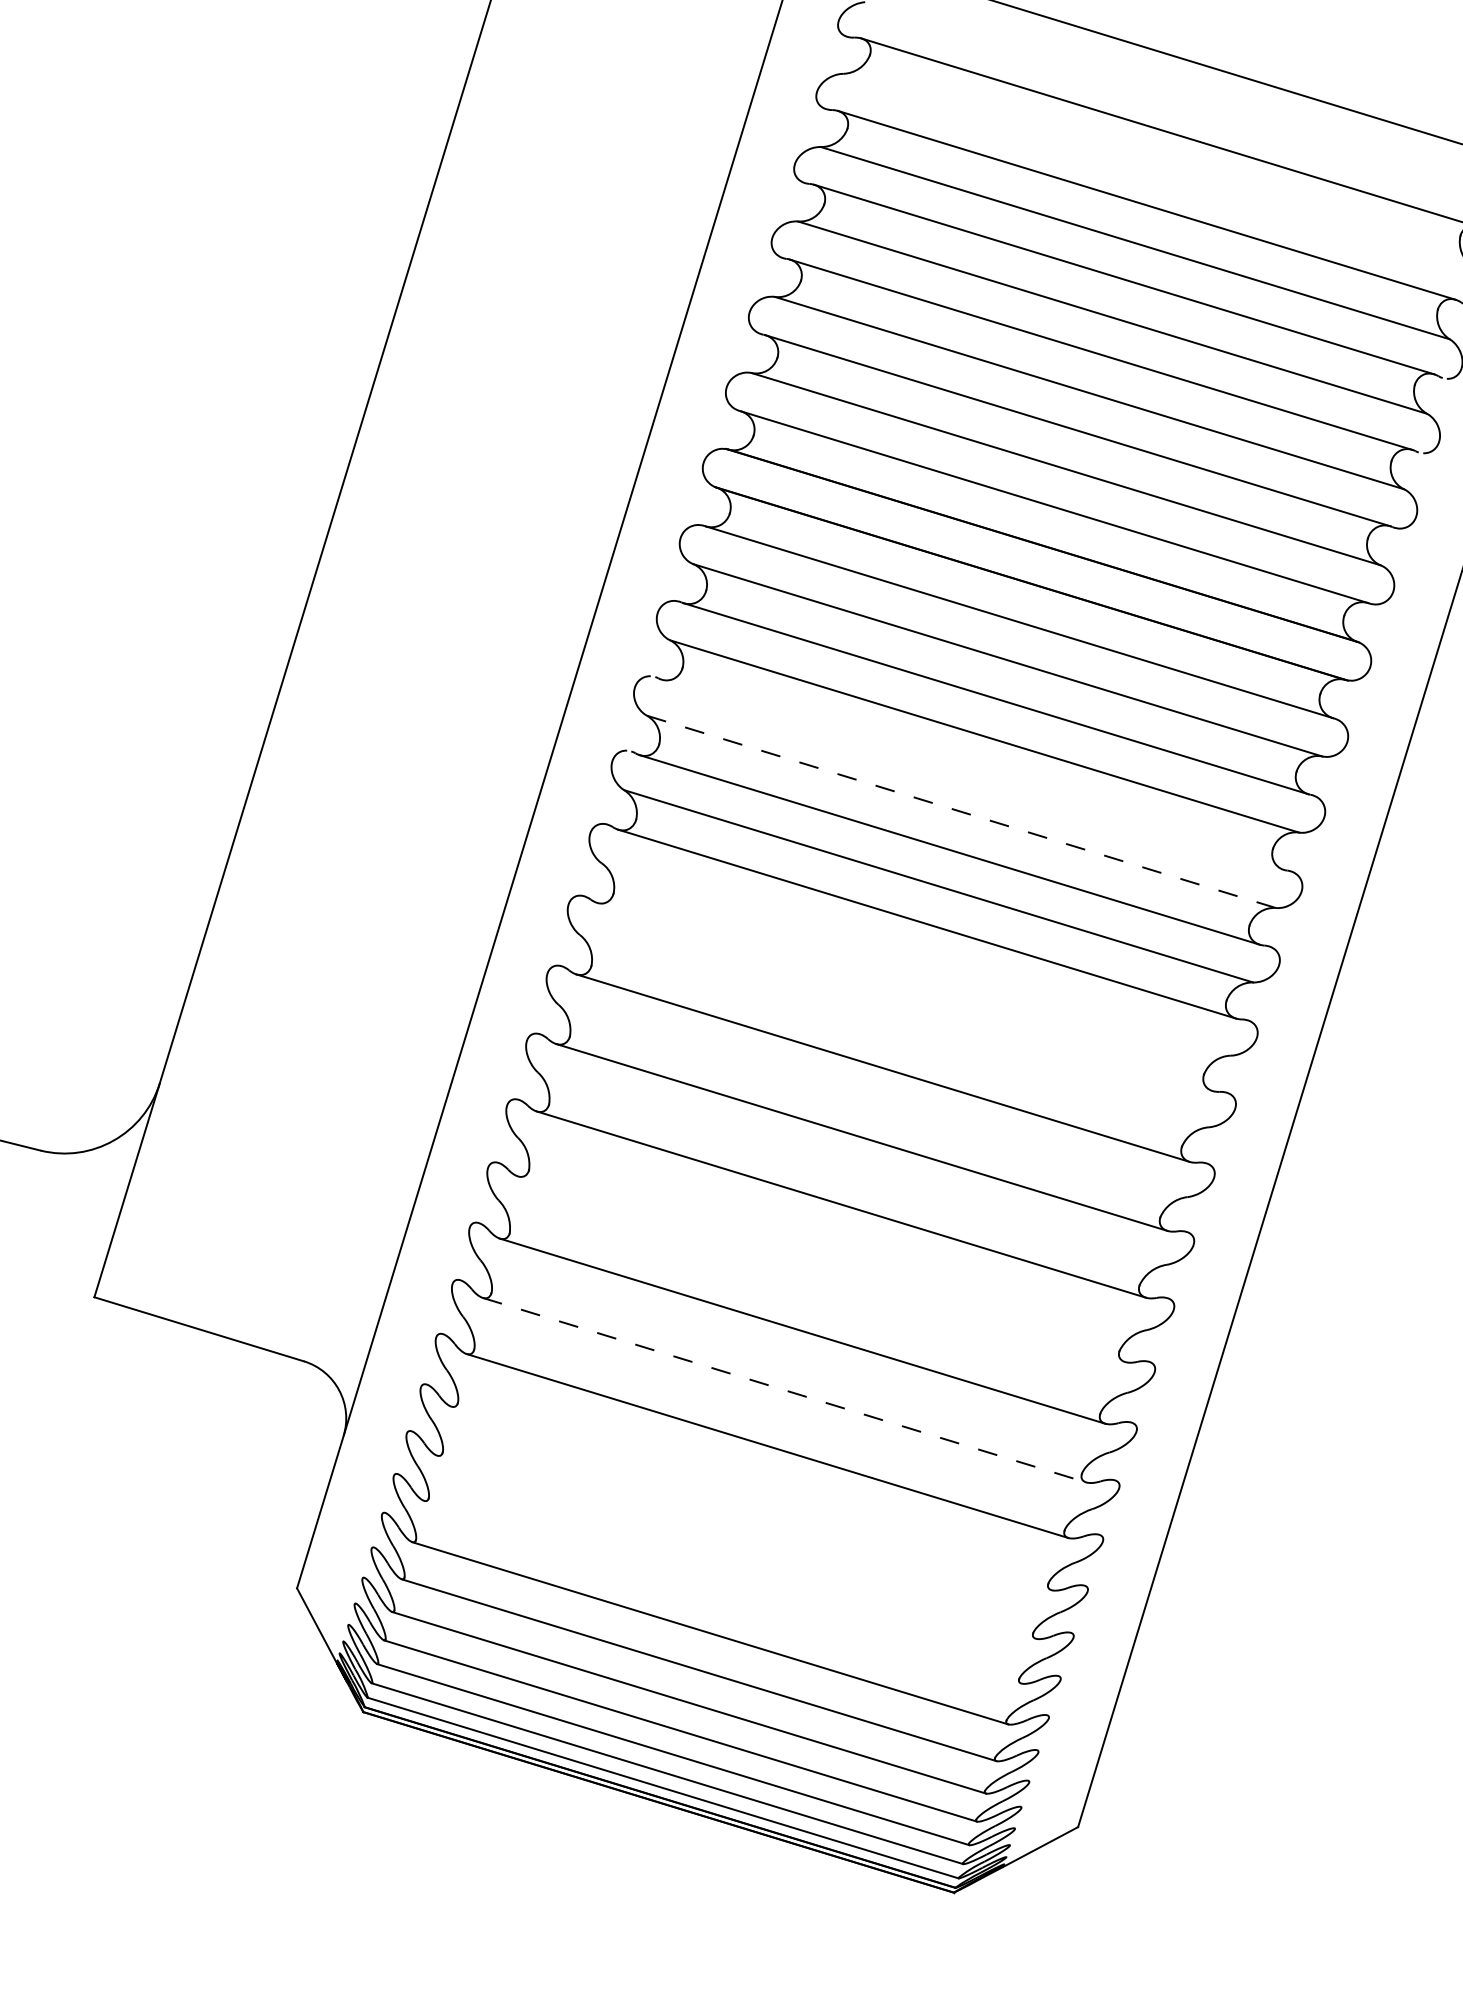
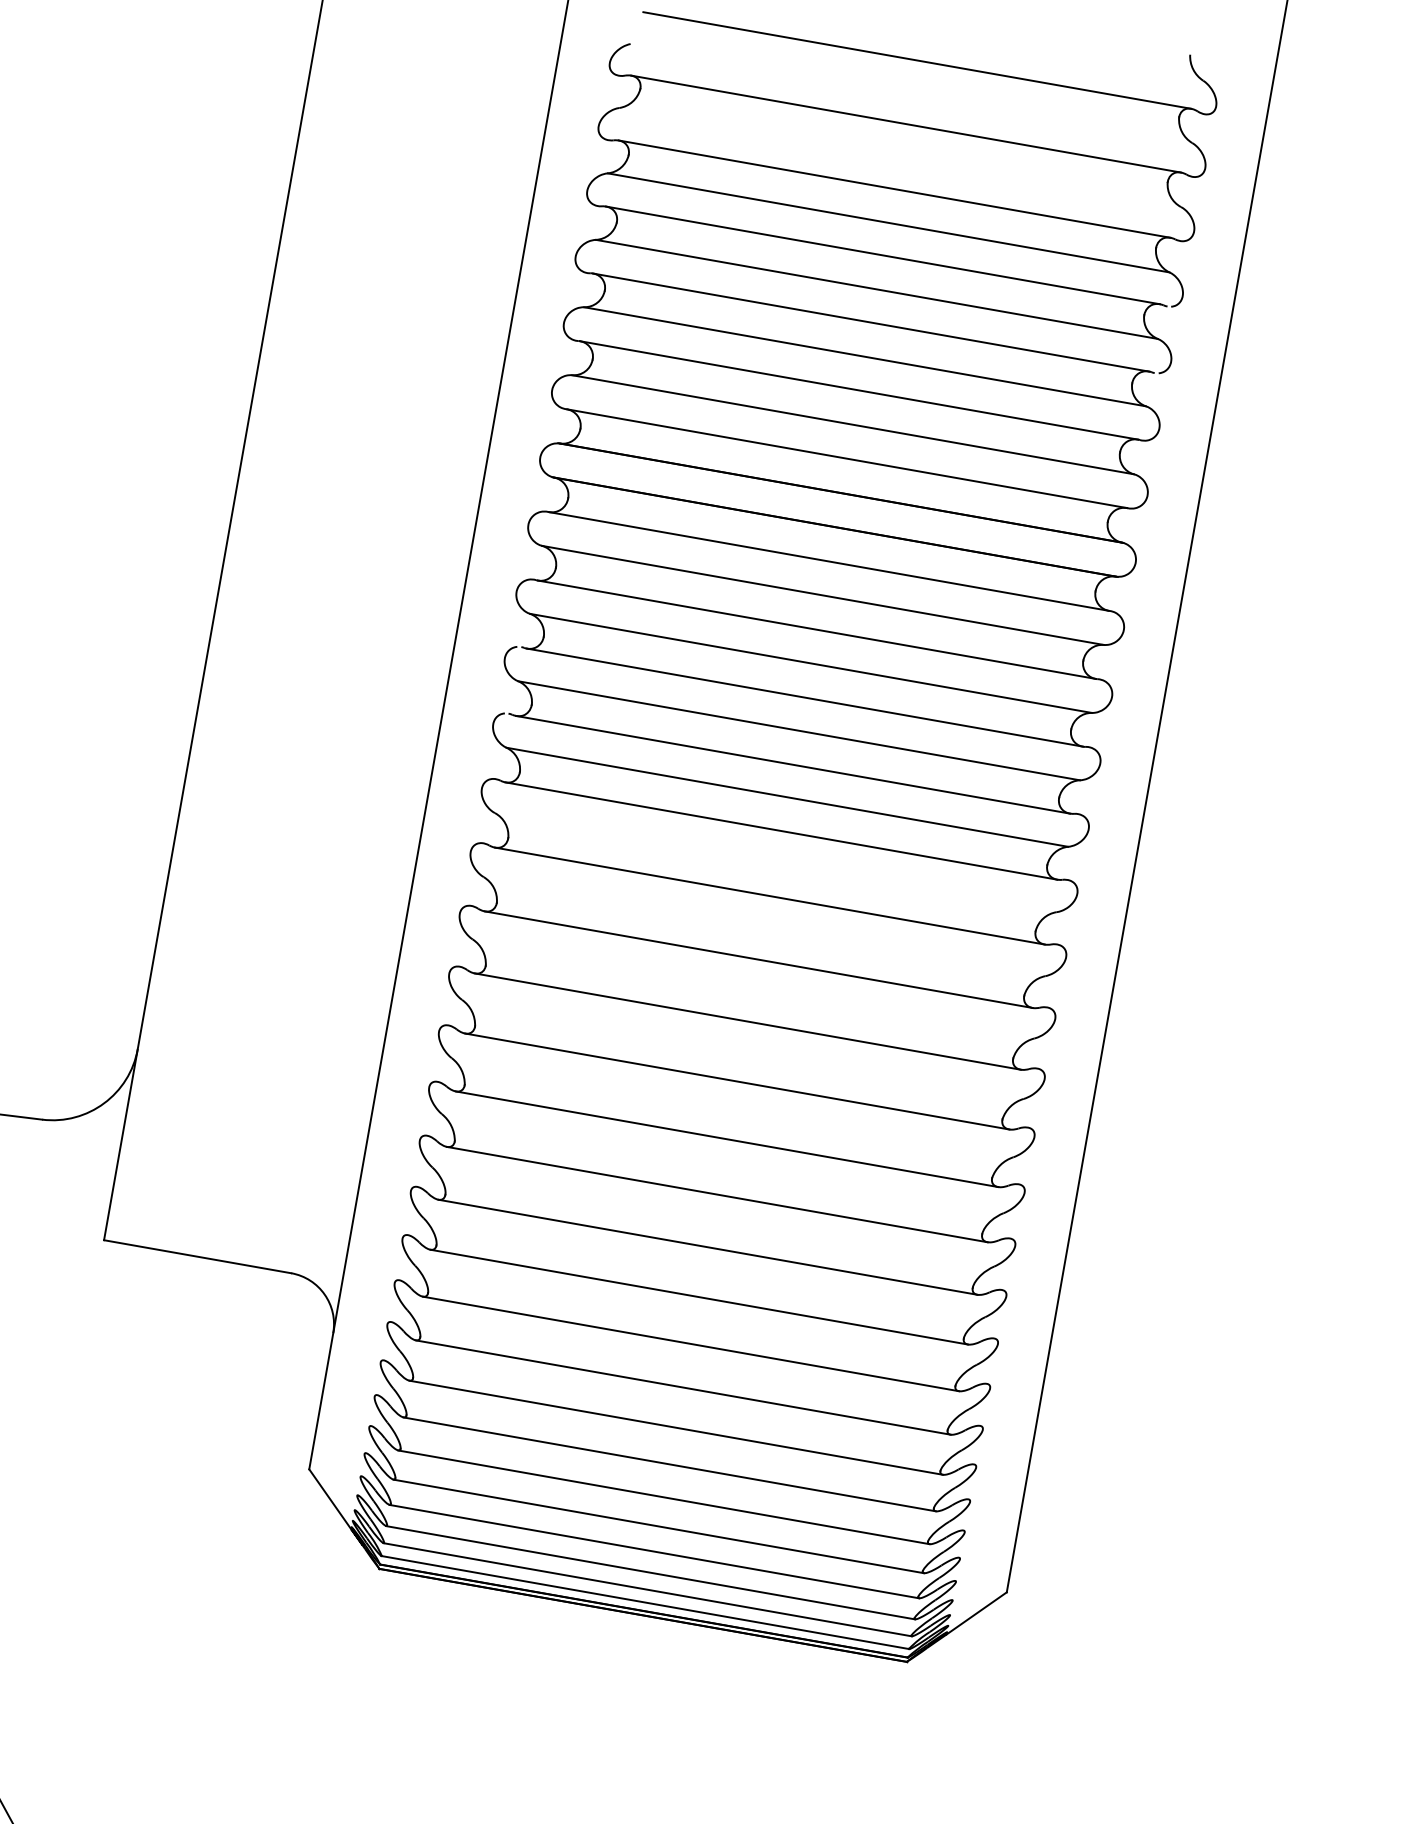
line: (972, 774) -> (804, 697), added
line: (961, 811) -> (799, 730), dashed -> solid
line: (904, 996) -> (769, 895), added
line: (820, 1269) -> (726, 1139), added
line: (784, 1390) -> (707, 1247), dashed -> solid
line: (752, 1498) -> (691, 1343), added
line: (735, 1547) -> (682, 1387), added
line: (722, 1591) -> (675, 1427), added

